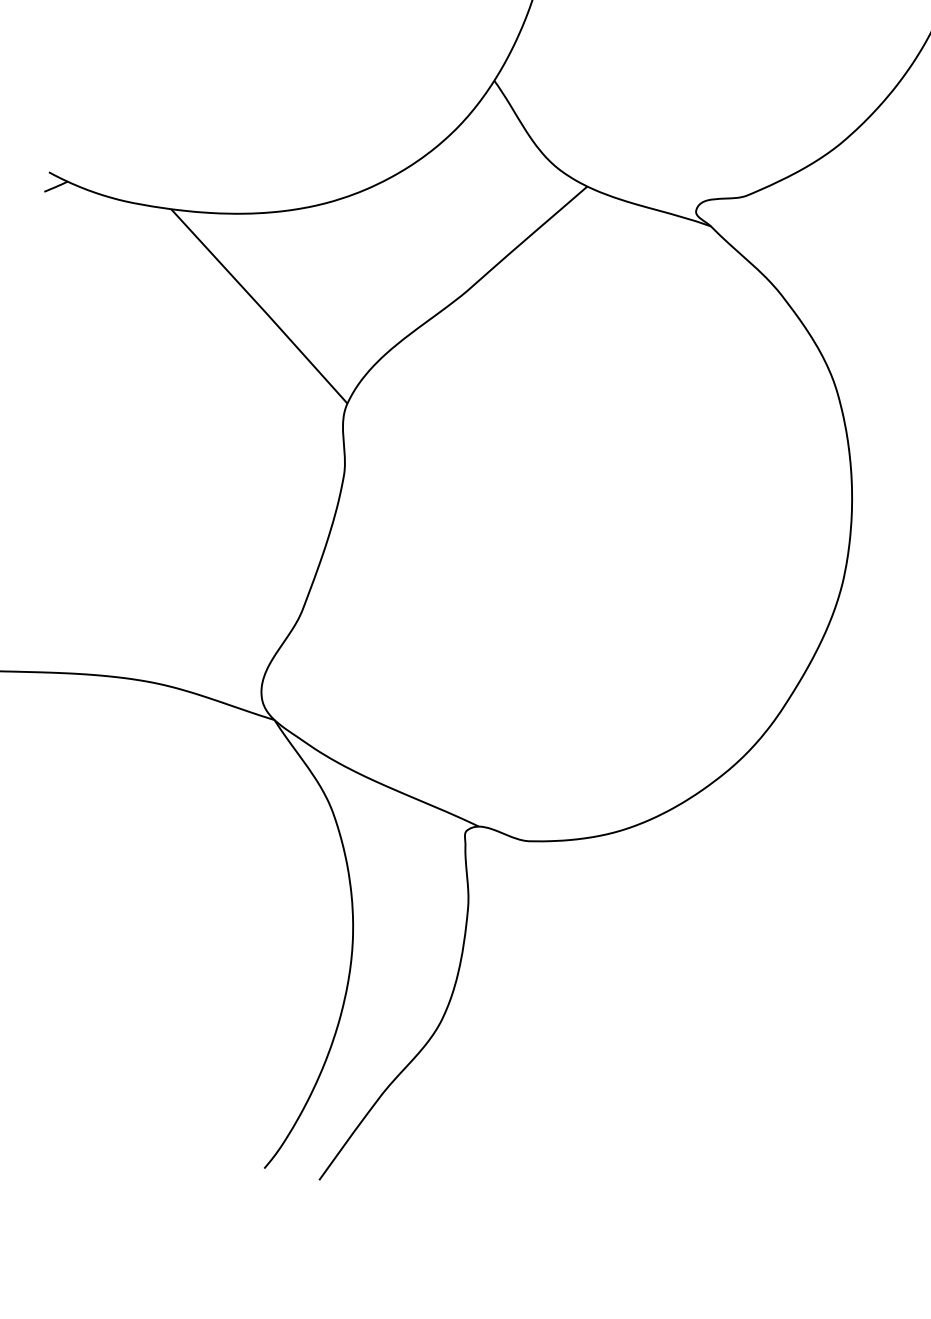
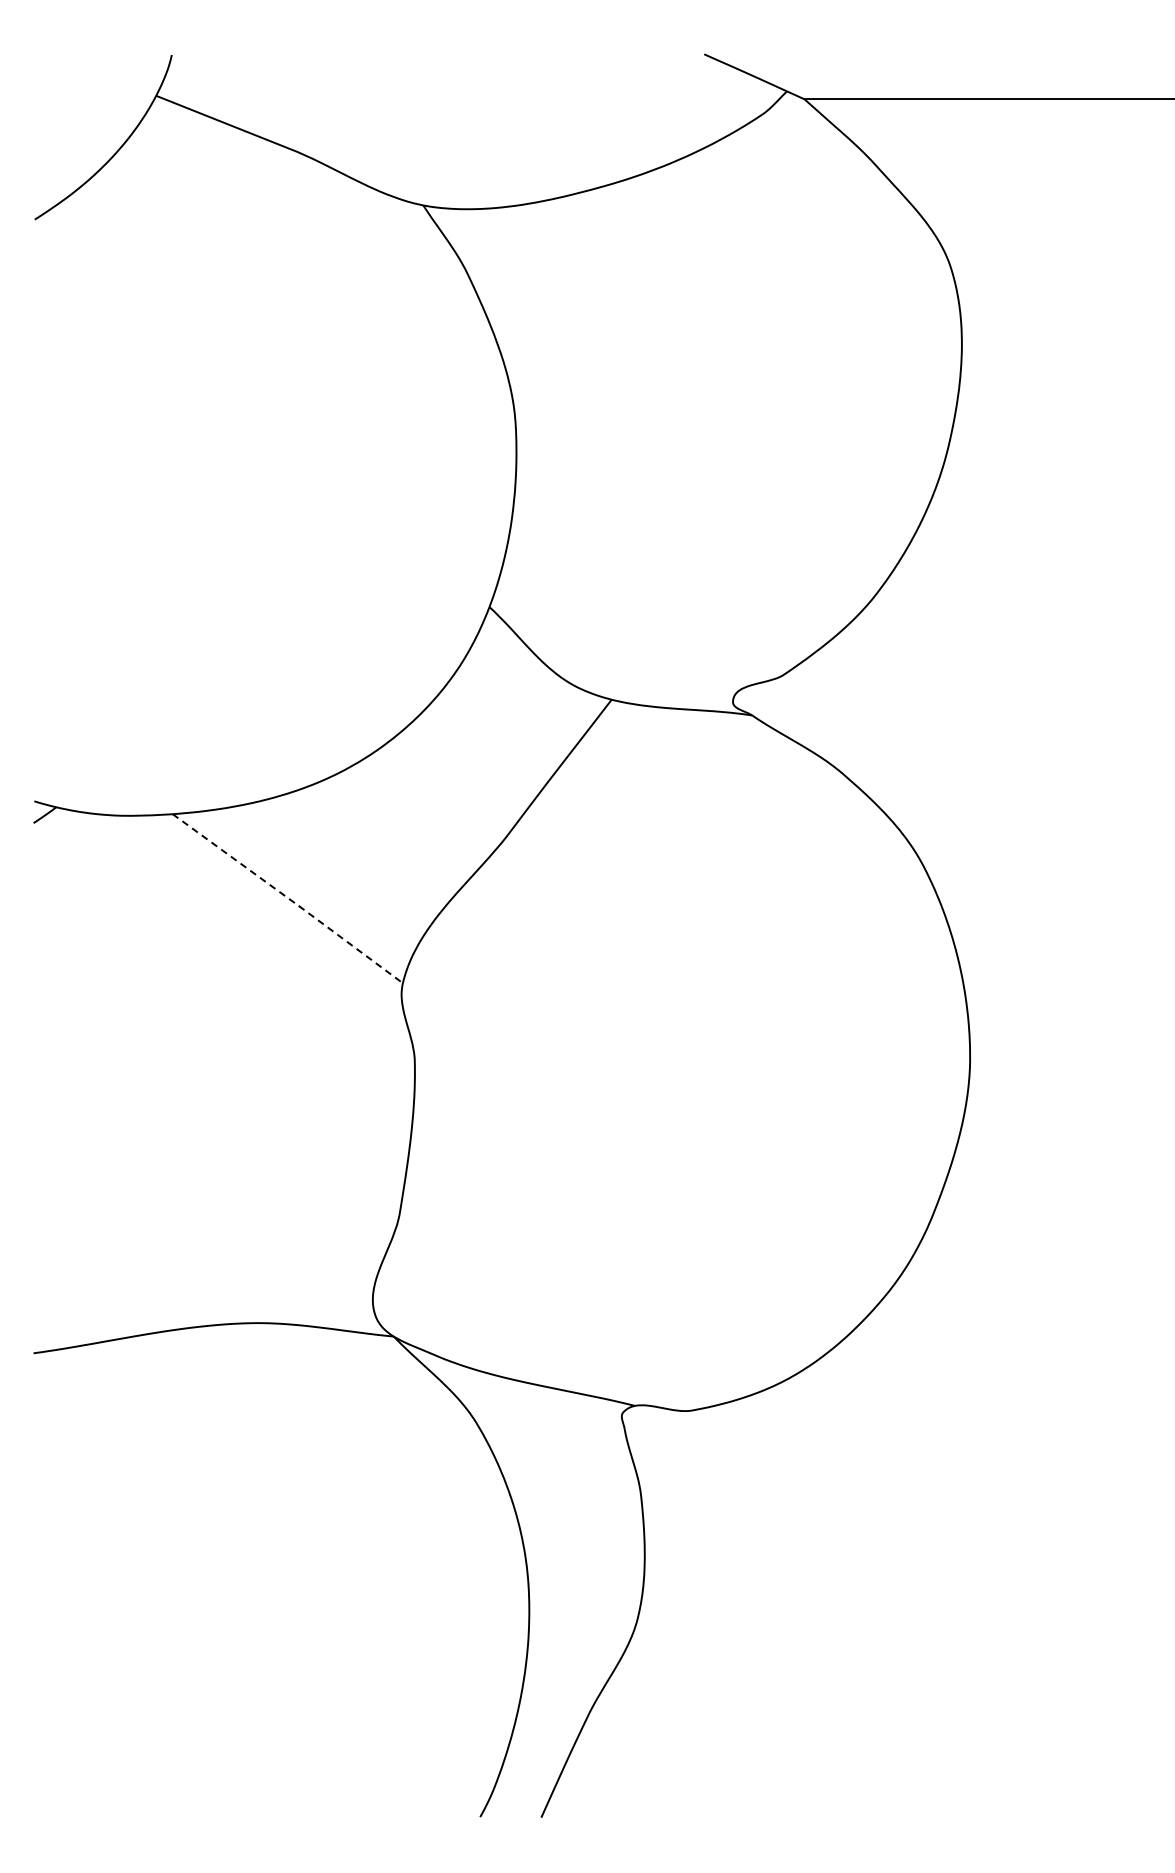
line: (260, 307) -> (289, 899), solid -> dashed

